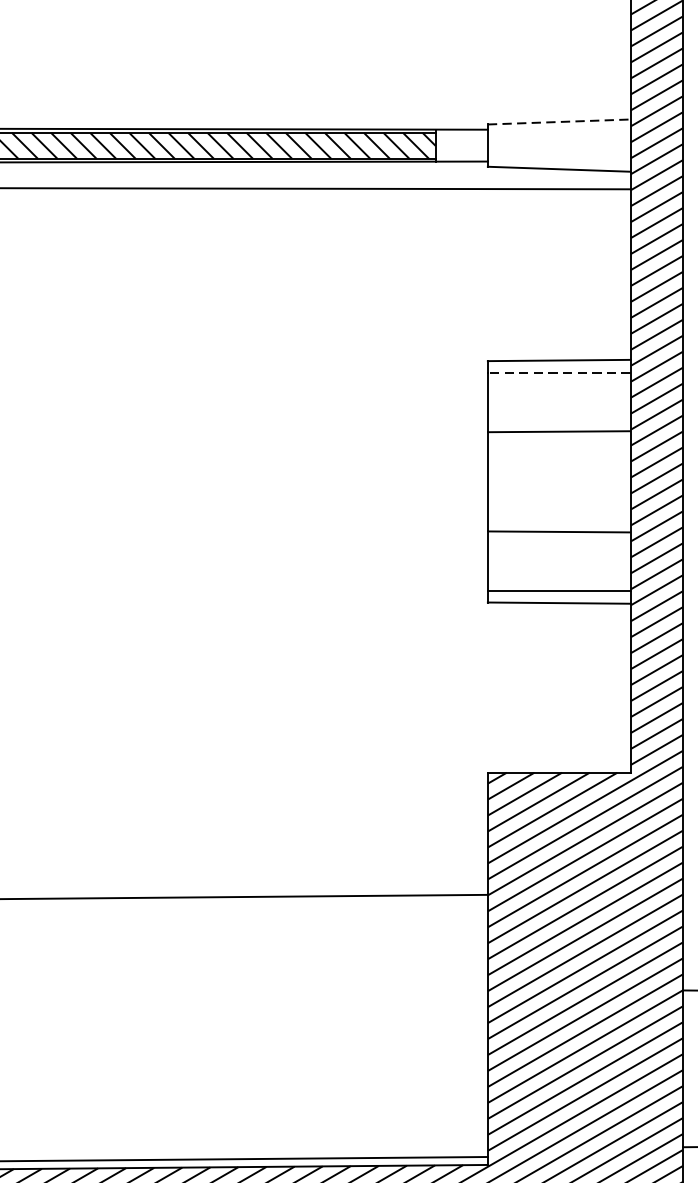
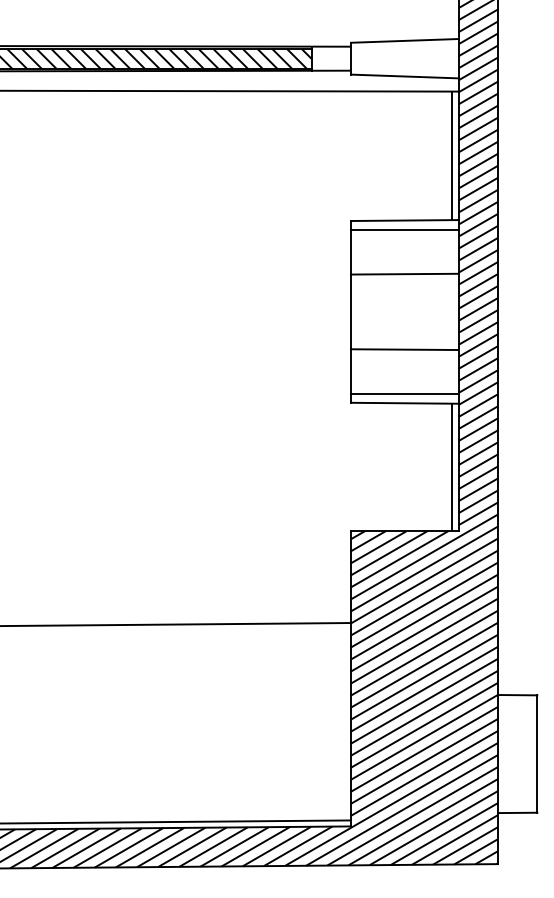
line: (558, 121) -> (404, 40), dashed -> solid
line: (622, 274) -> (452, 155), added
line: (558, 372) -> (404, 229), dashed -> solid
line: (622, 688) -> (452, 467), added

